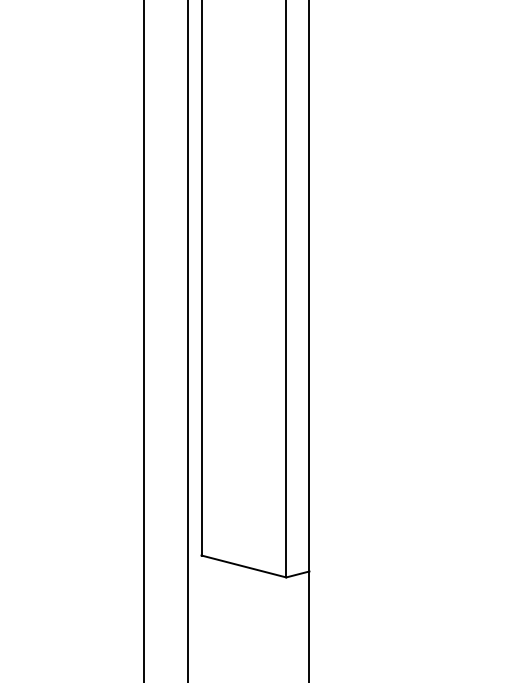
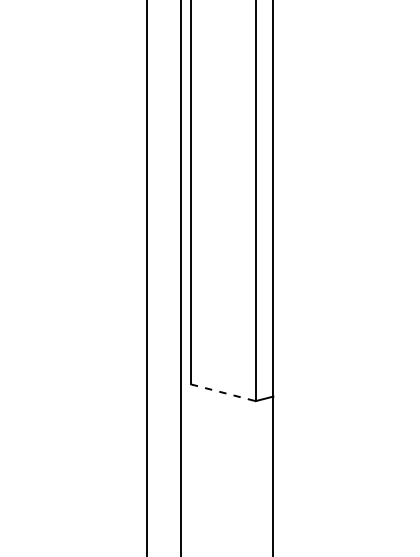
line: (244, 566) -> (223, 392), solid -> dashed

